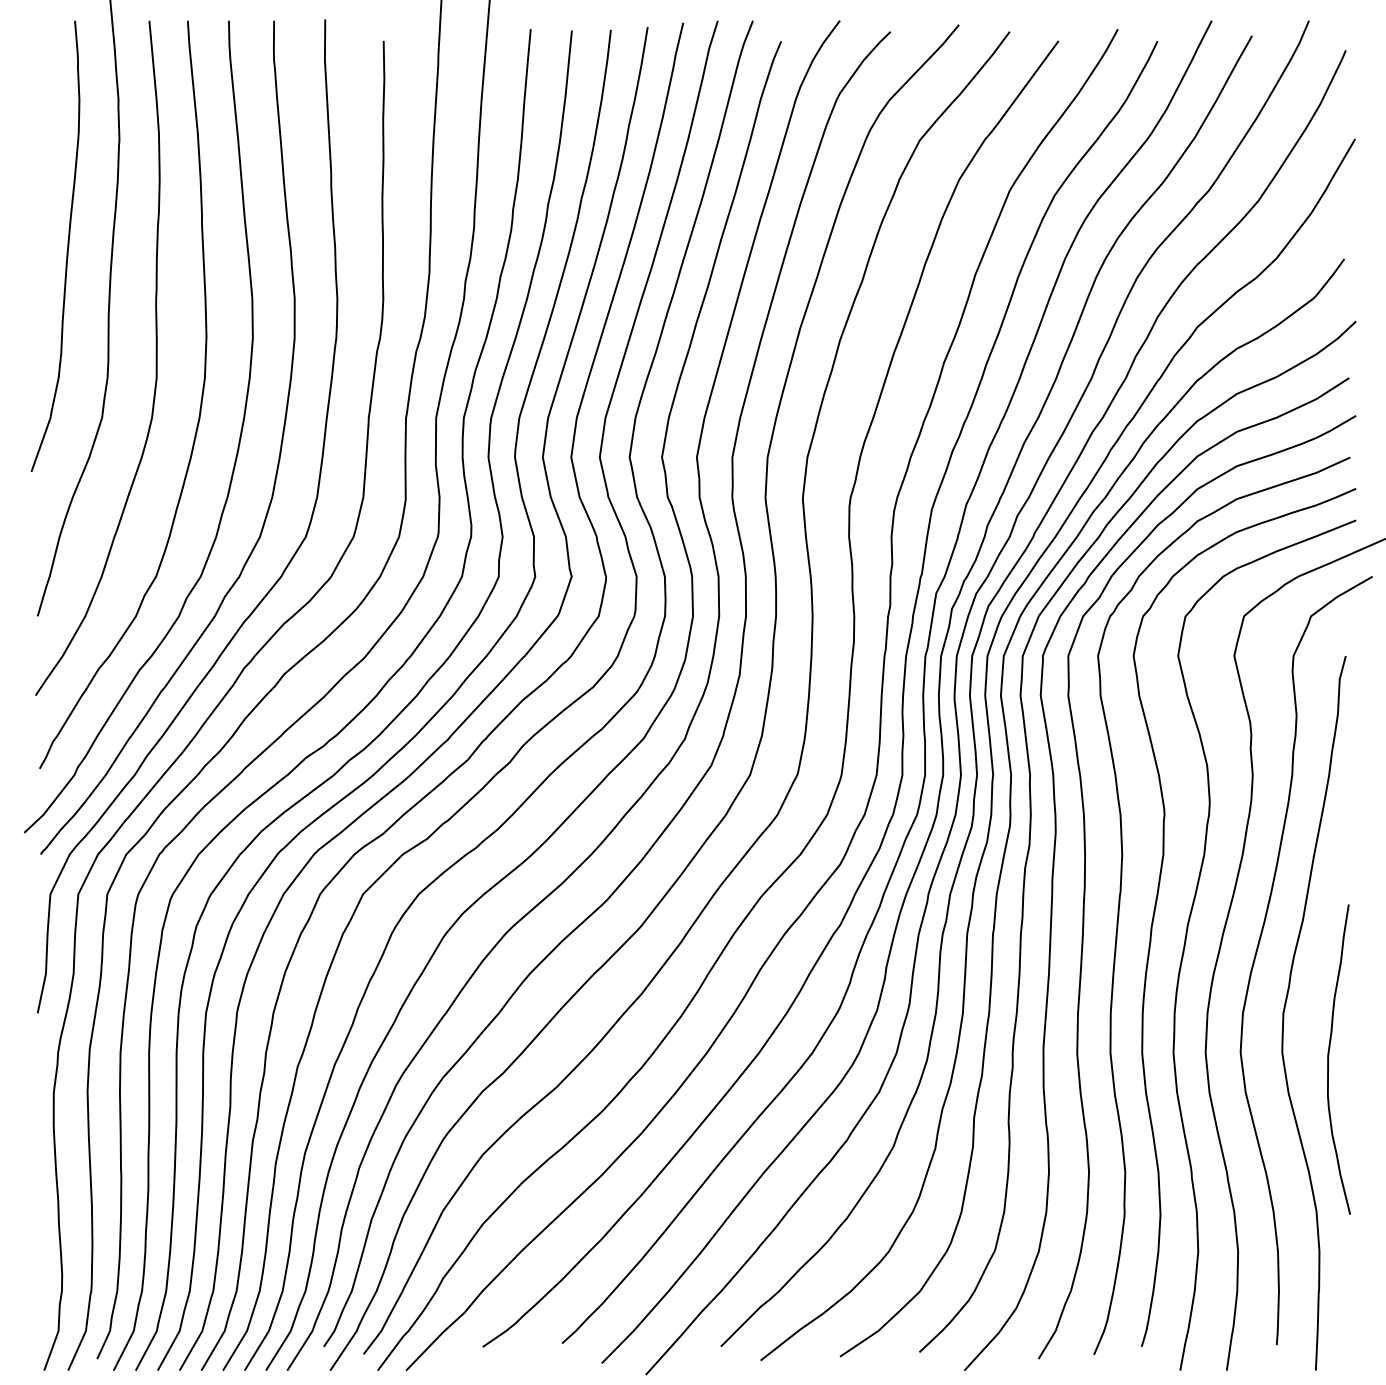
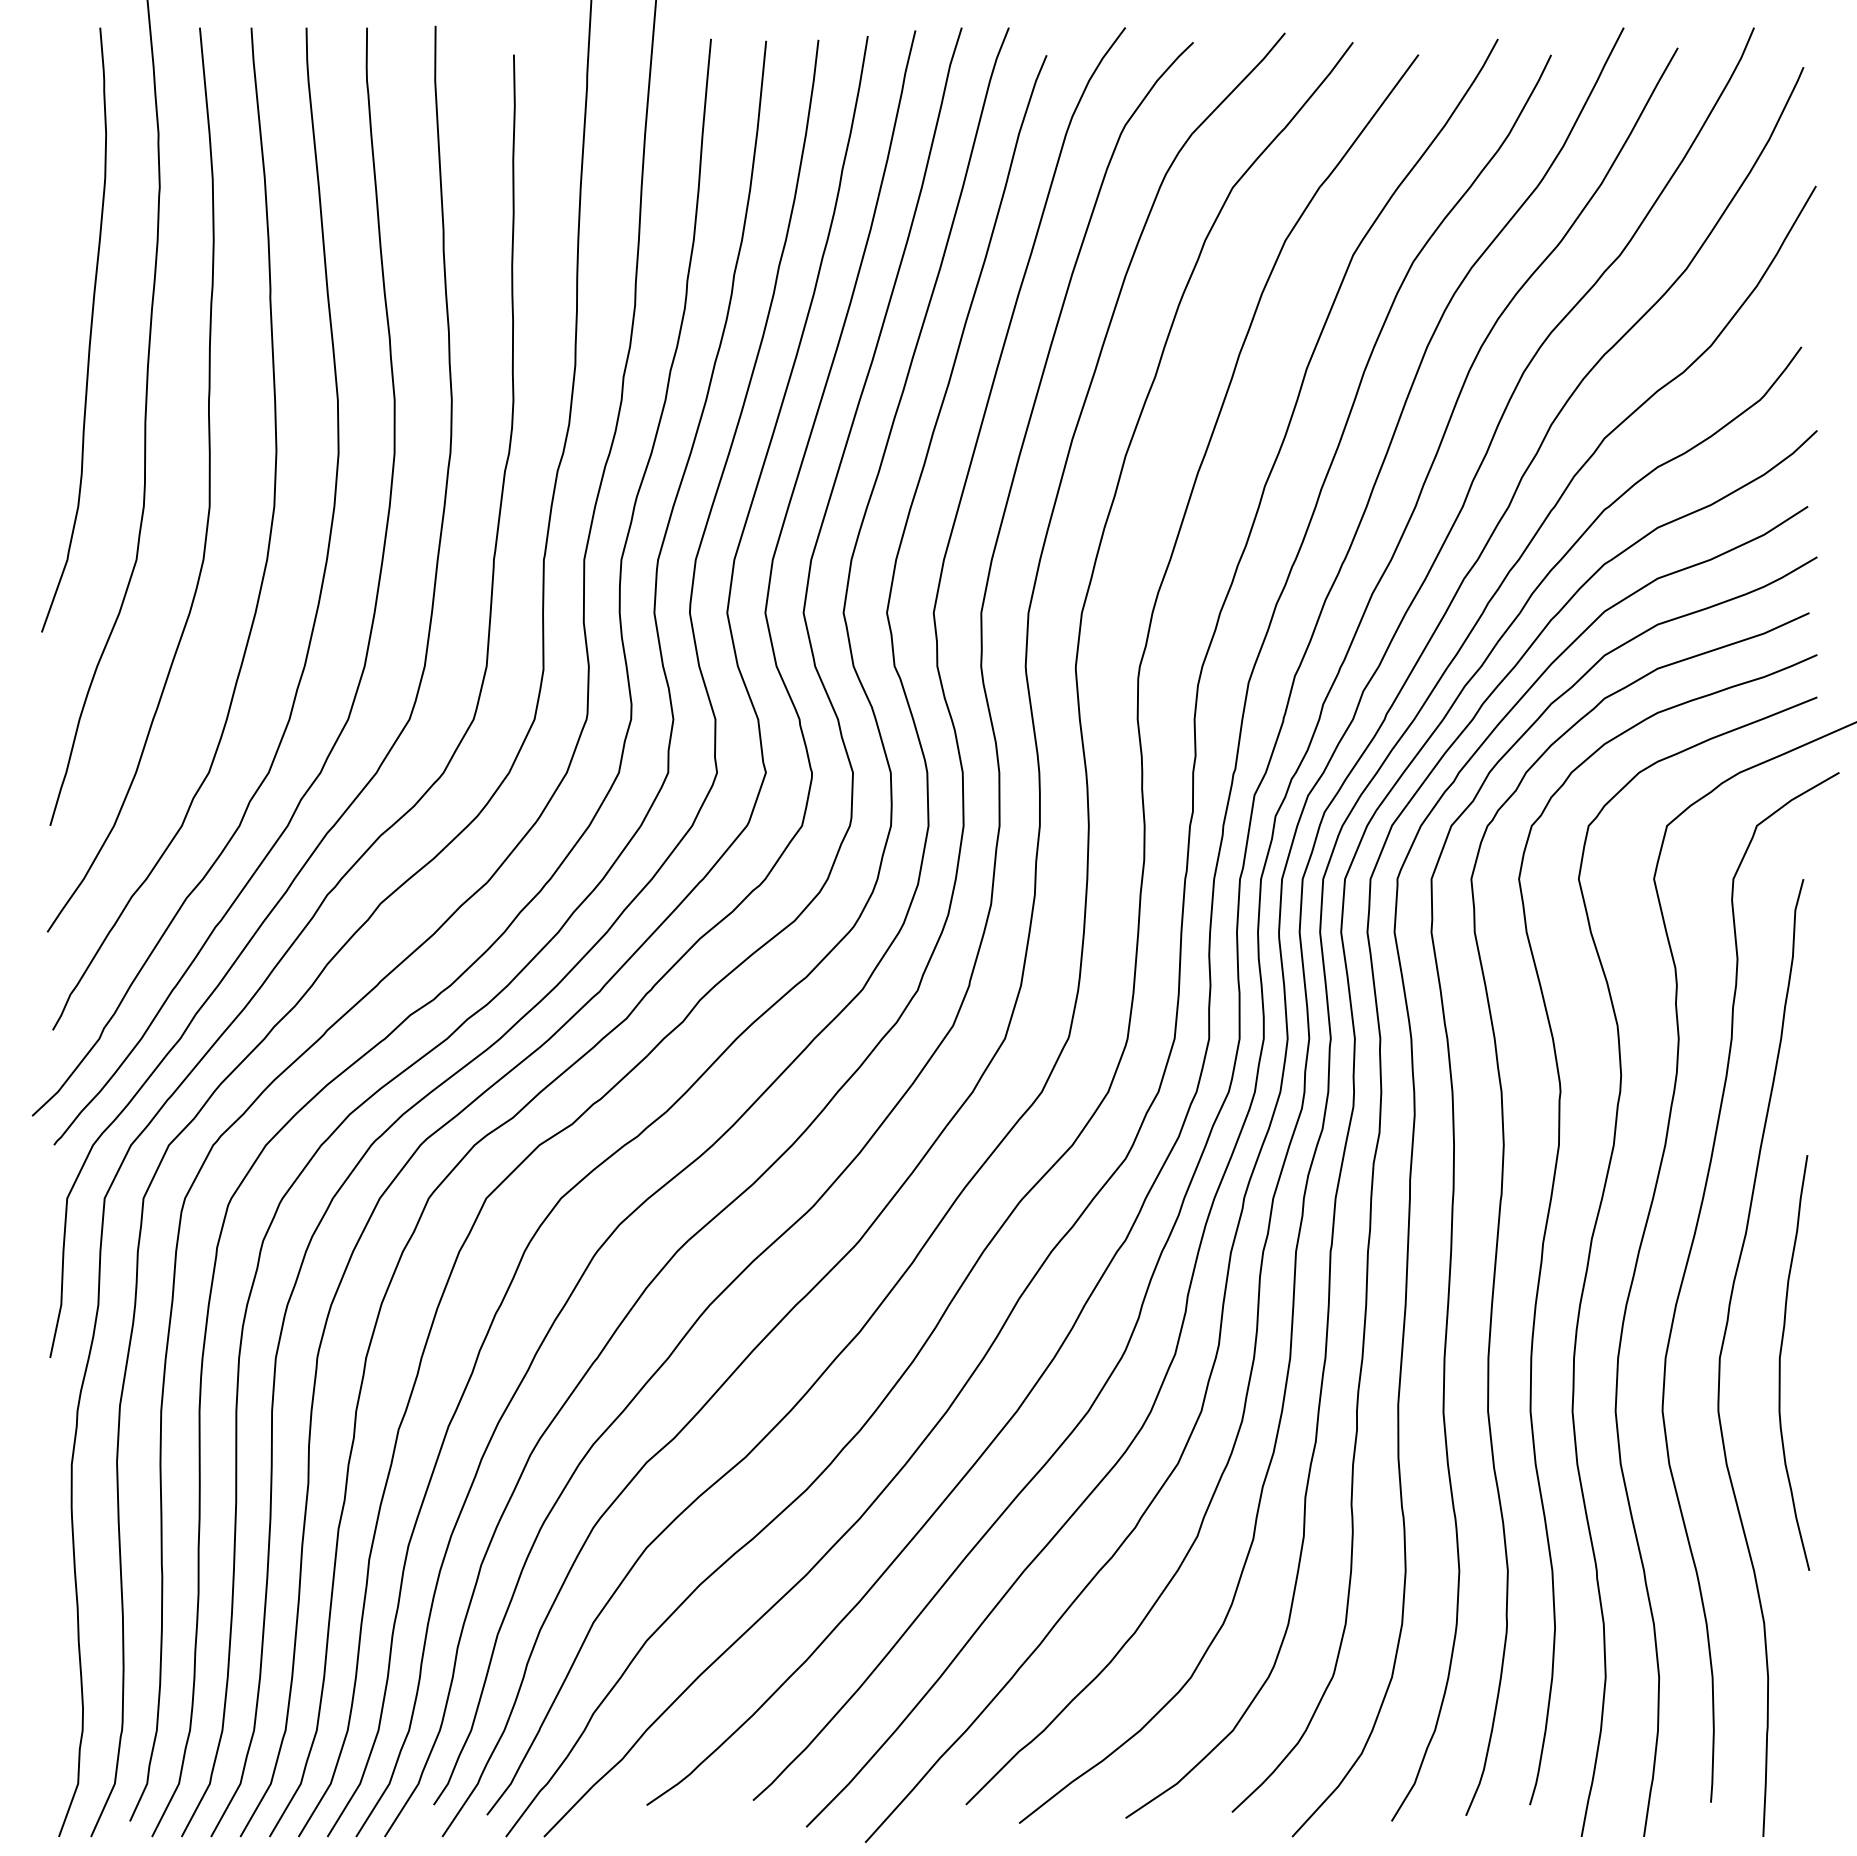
curve: (1328, 1059) -> (1780, 1362), moved

